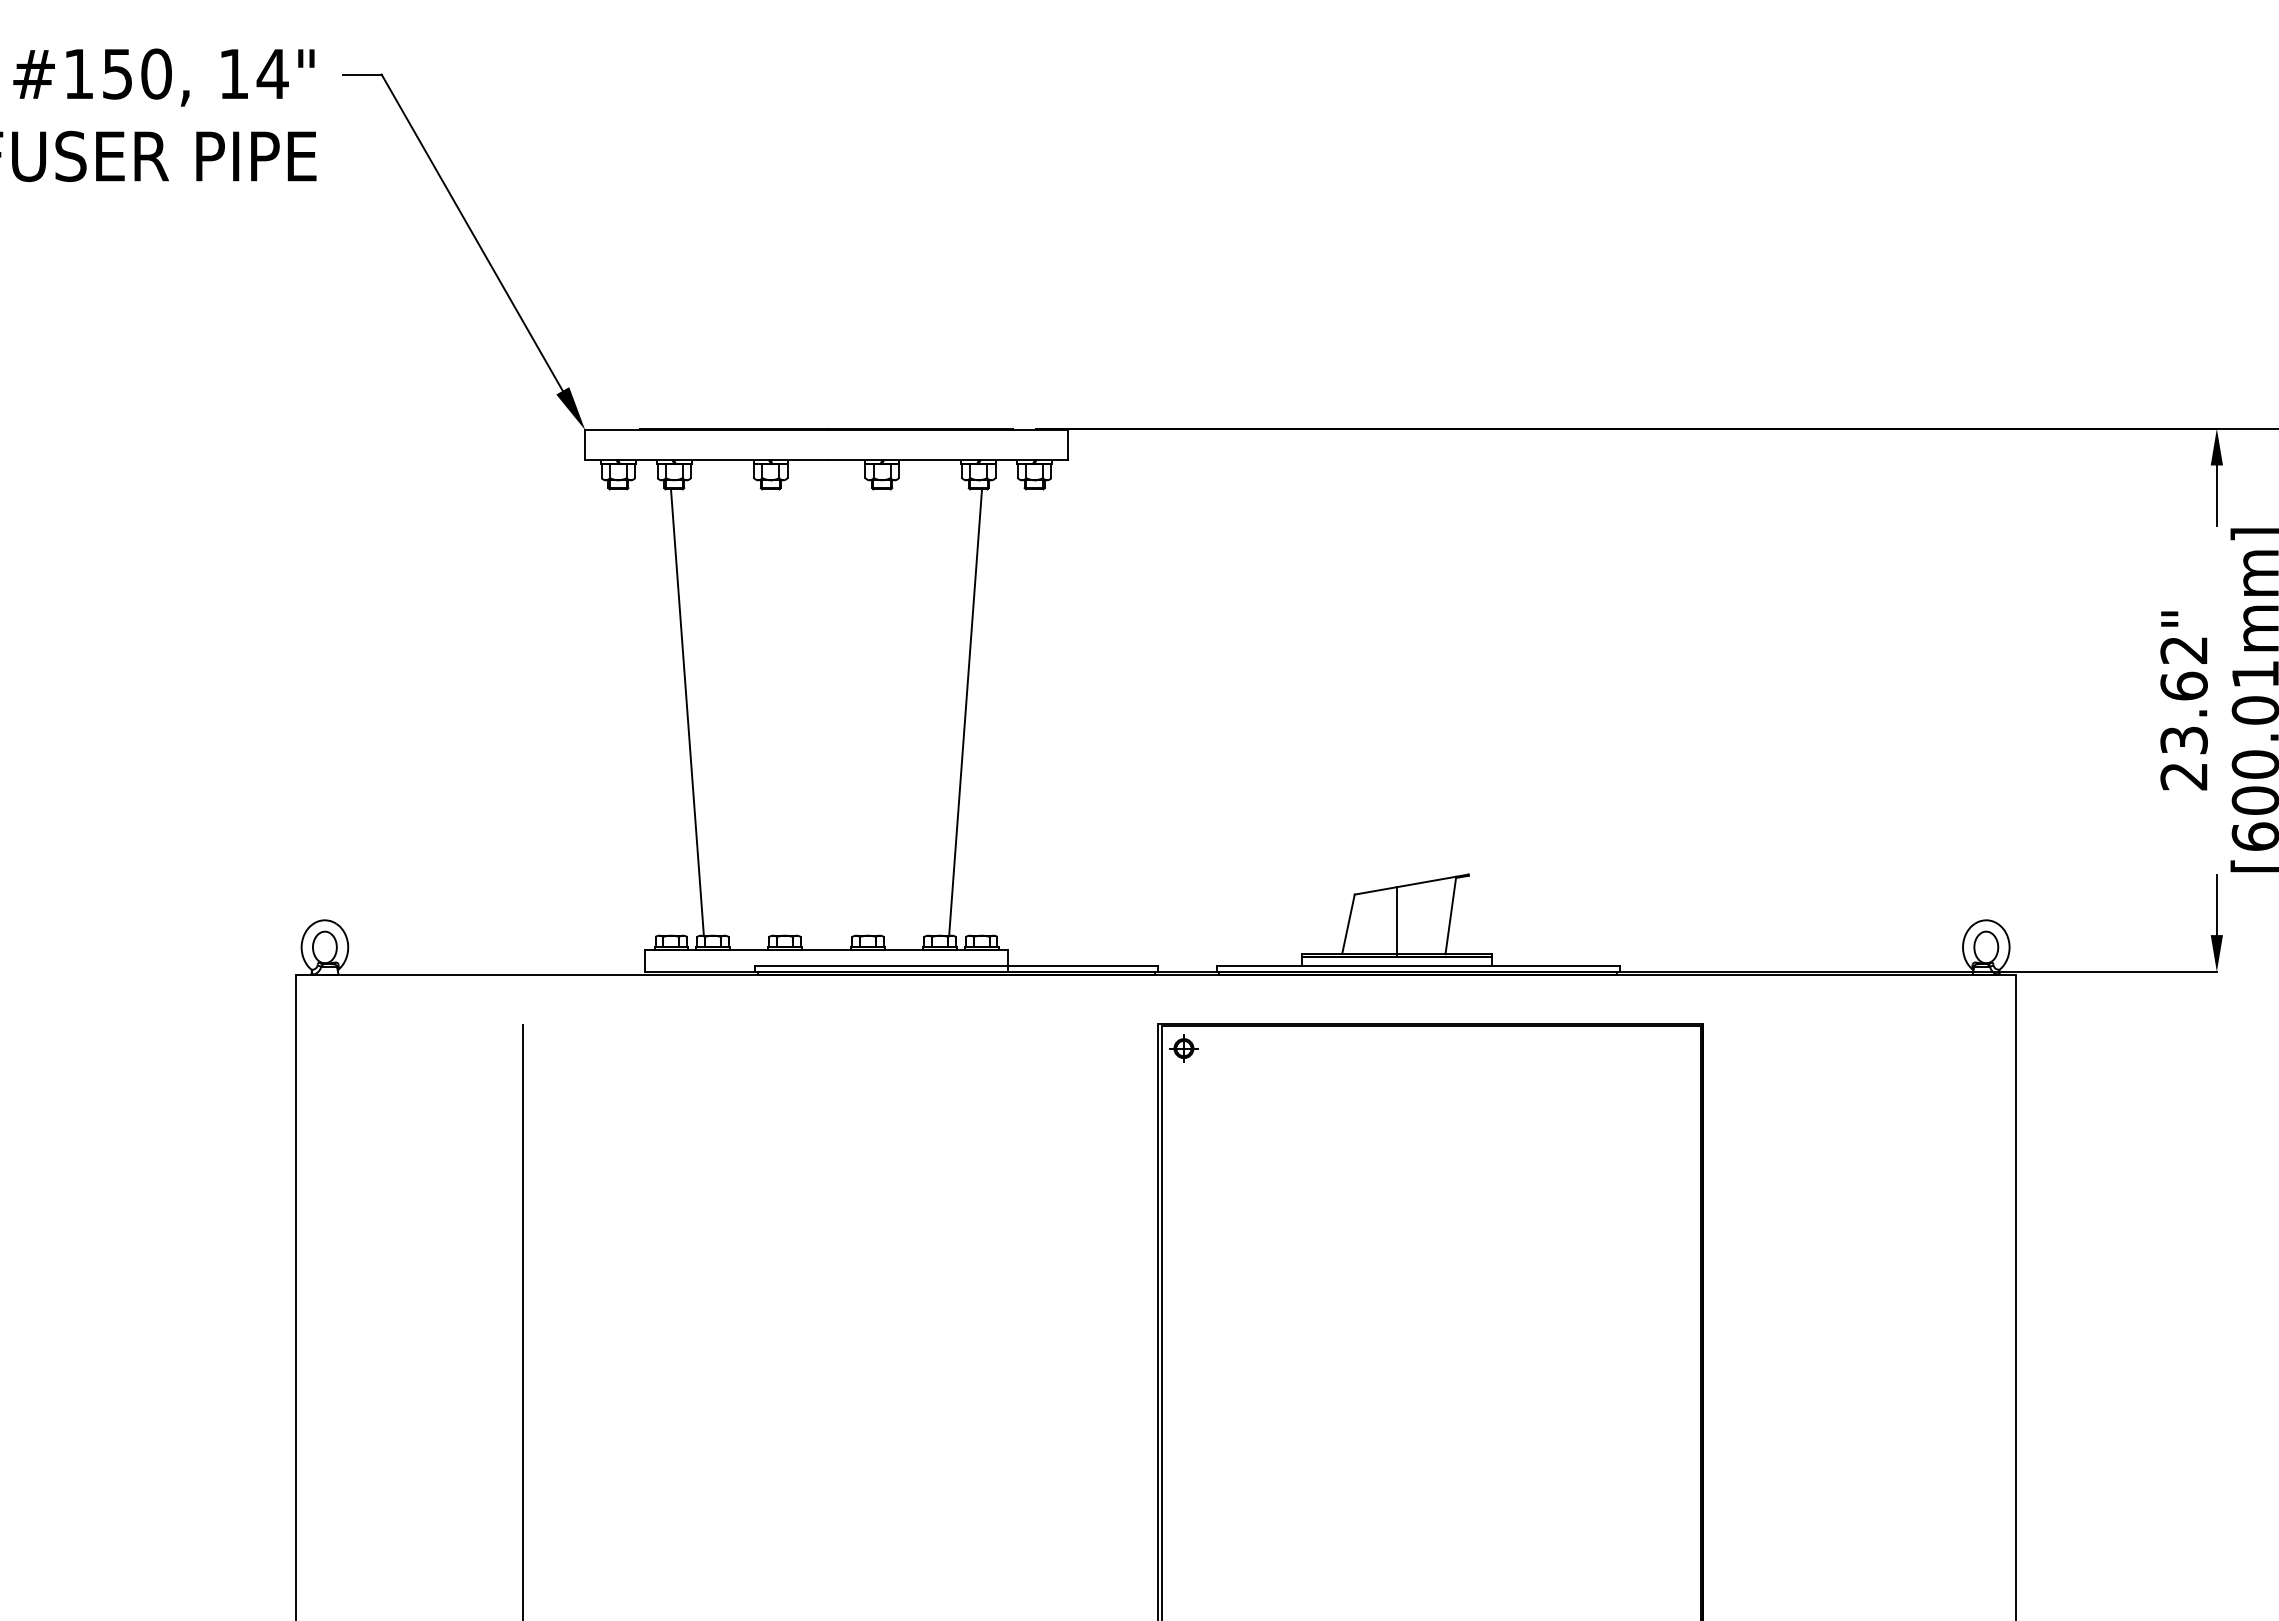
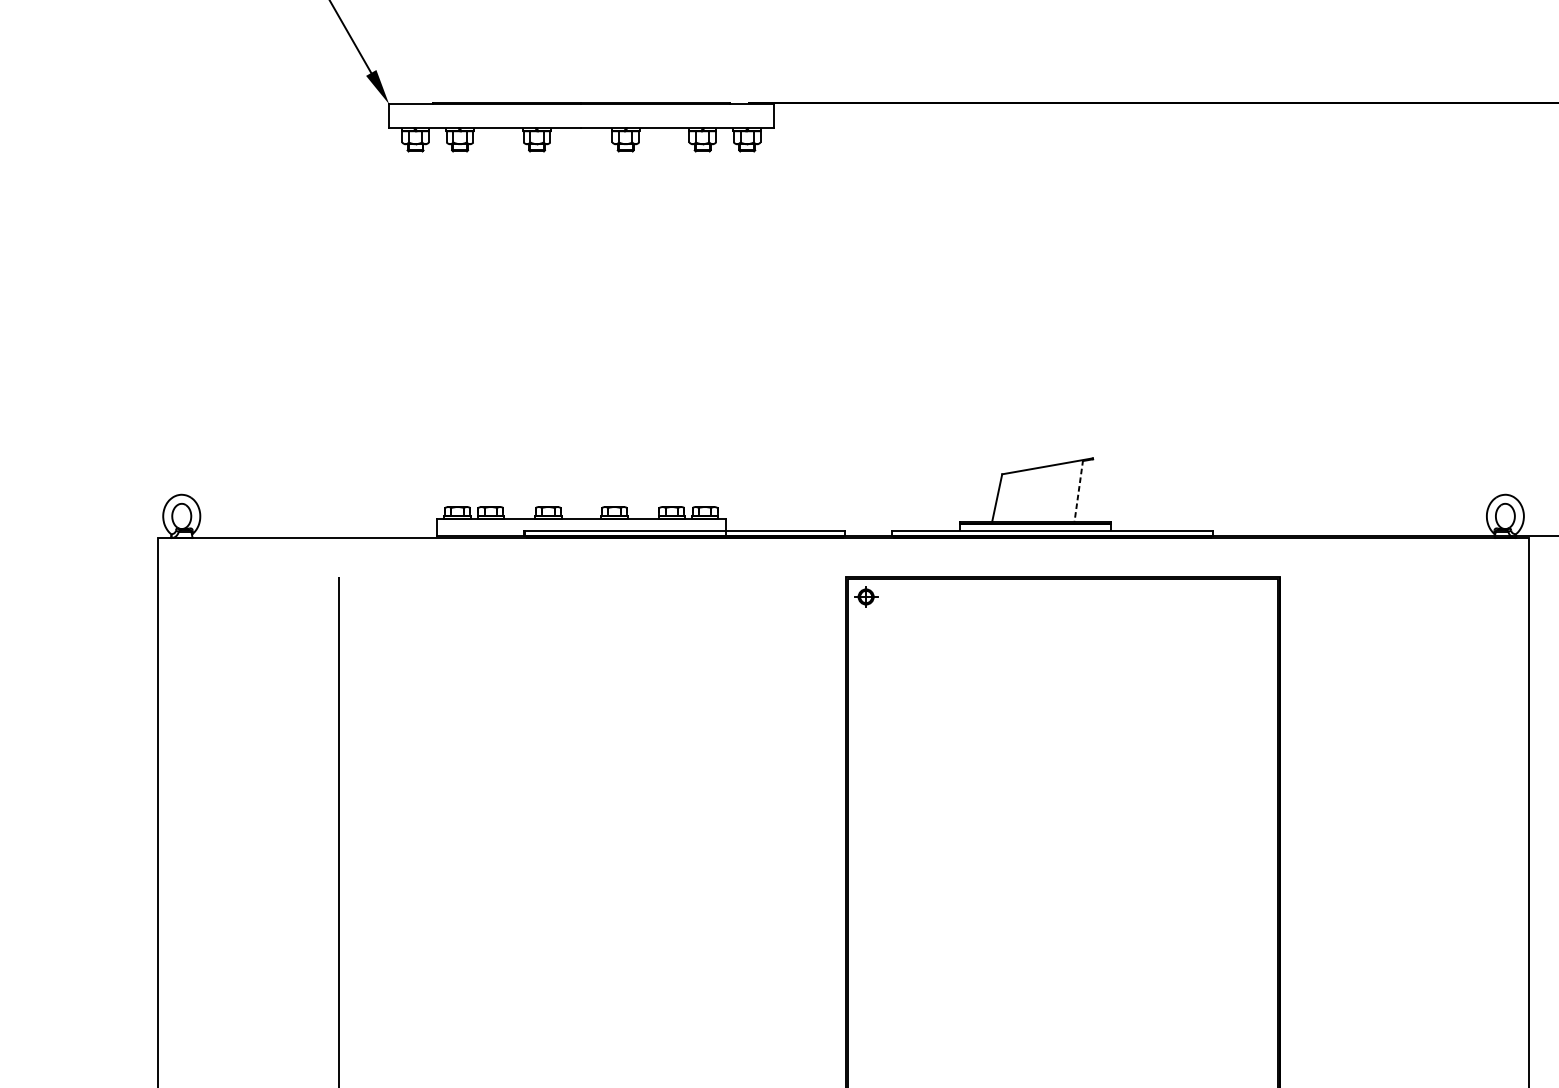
line: (687, 712) -> (470, 329), removed
line: (965, 712) -> (692, 329), removed
line: (1450, 915) -> (1078, 490), solid -> dashed
line: (1396, 921) -> (1035, 495), removed

